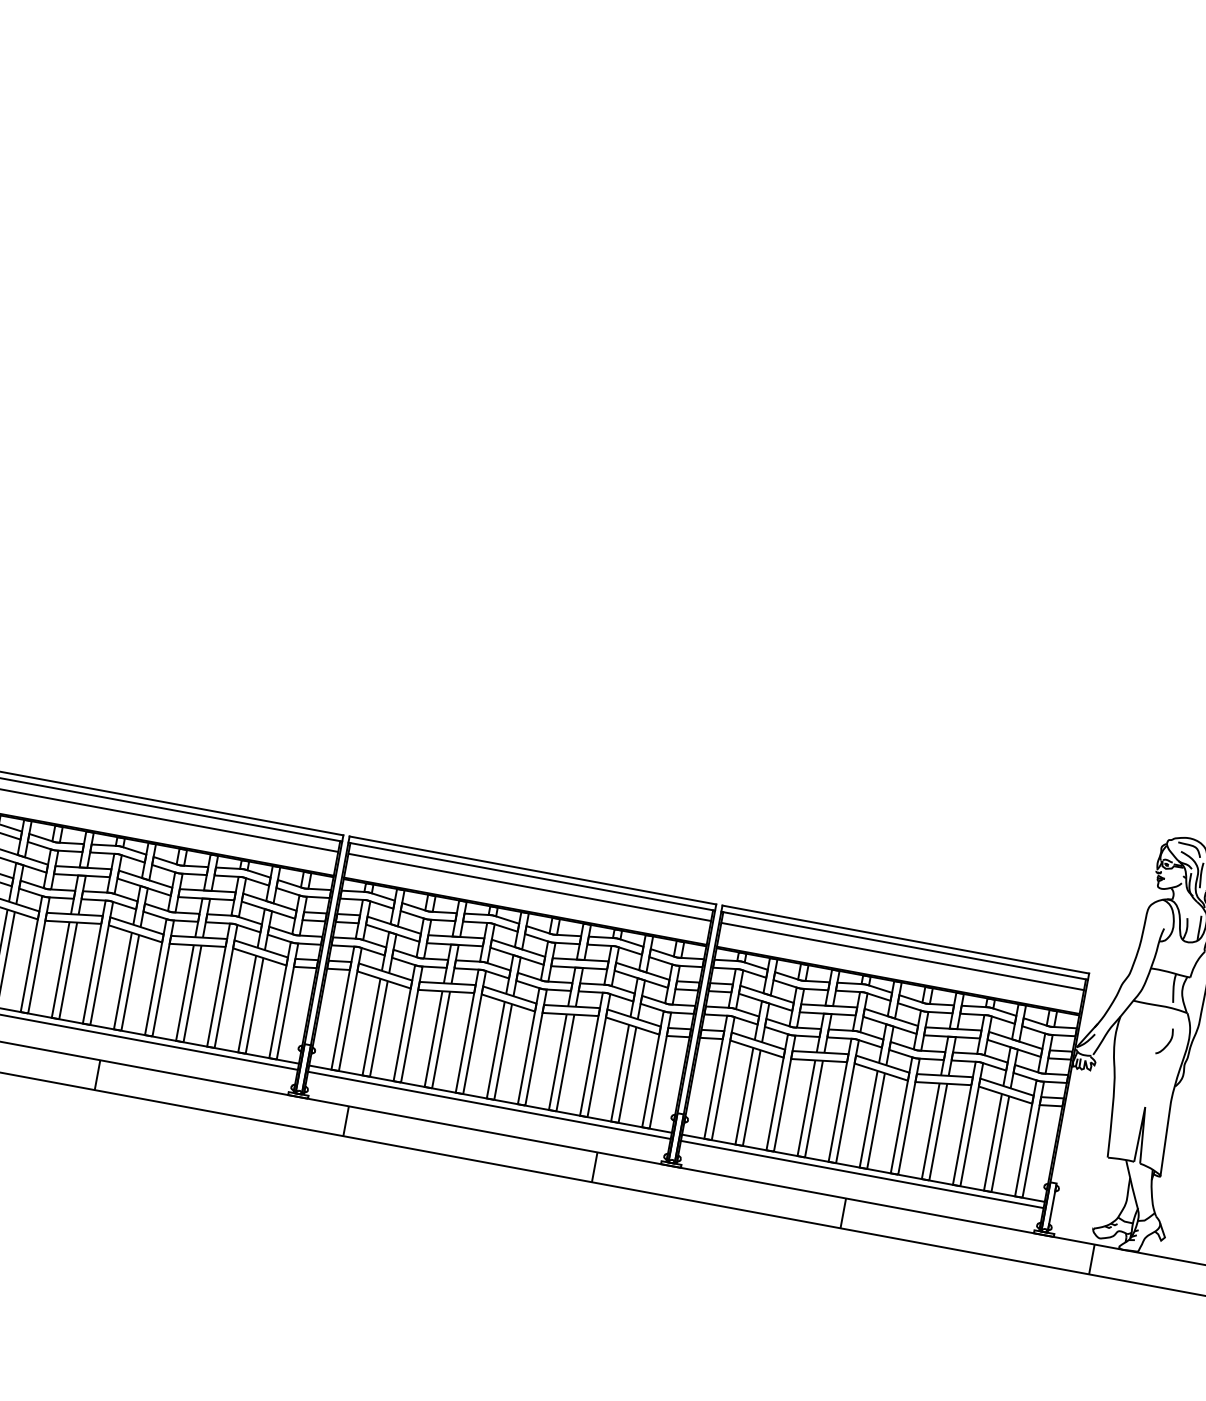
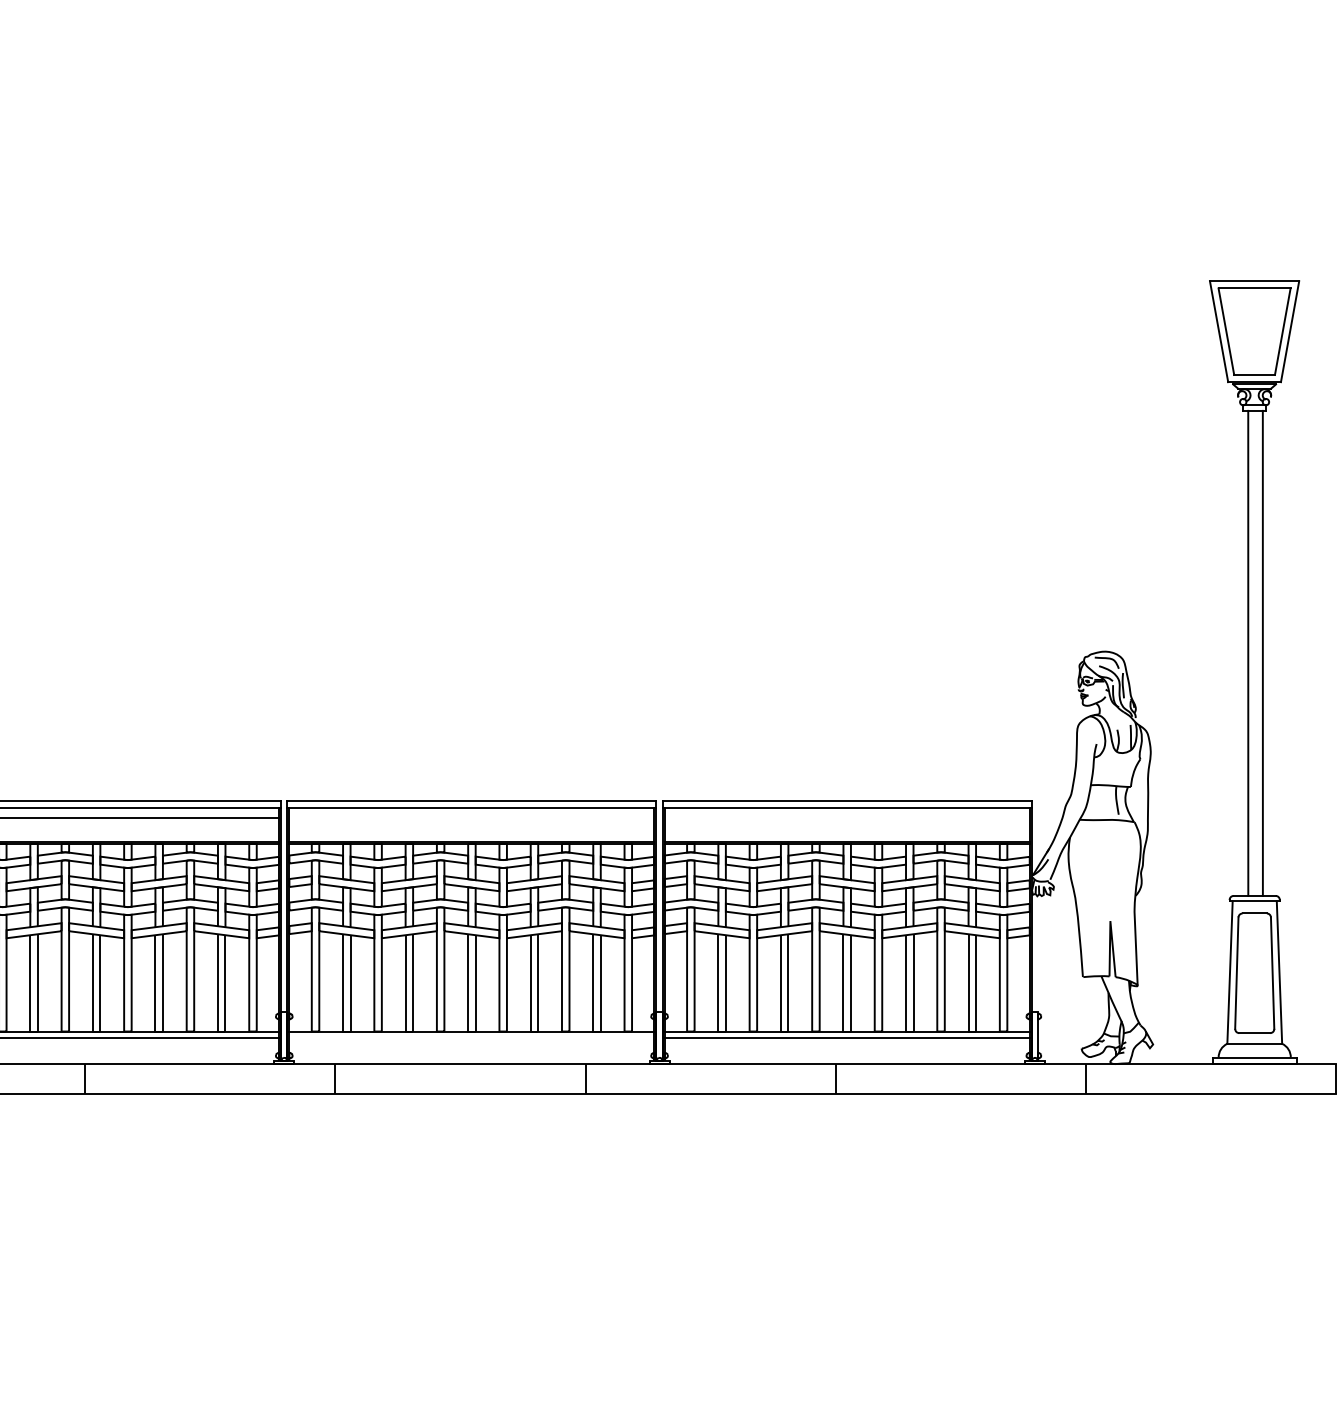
line: (529, 887) -> (471, 818), removed
line: (901, 956) -> (846, 818), removed
curve: (1167, 1043) -> (1120, 855), removed
line: (489, 1105) -> (471, 1037), removed

